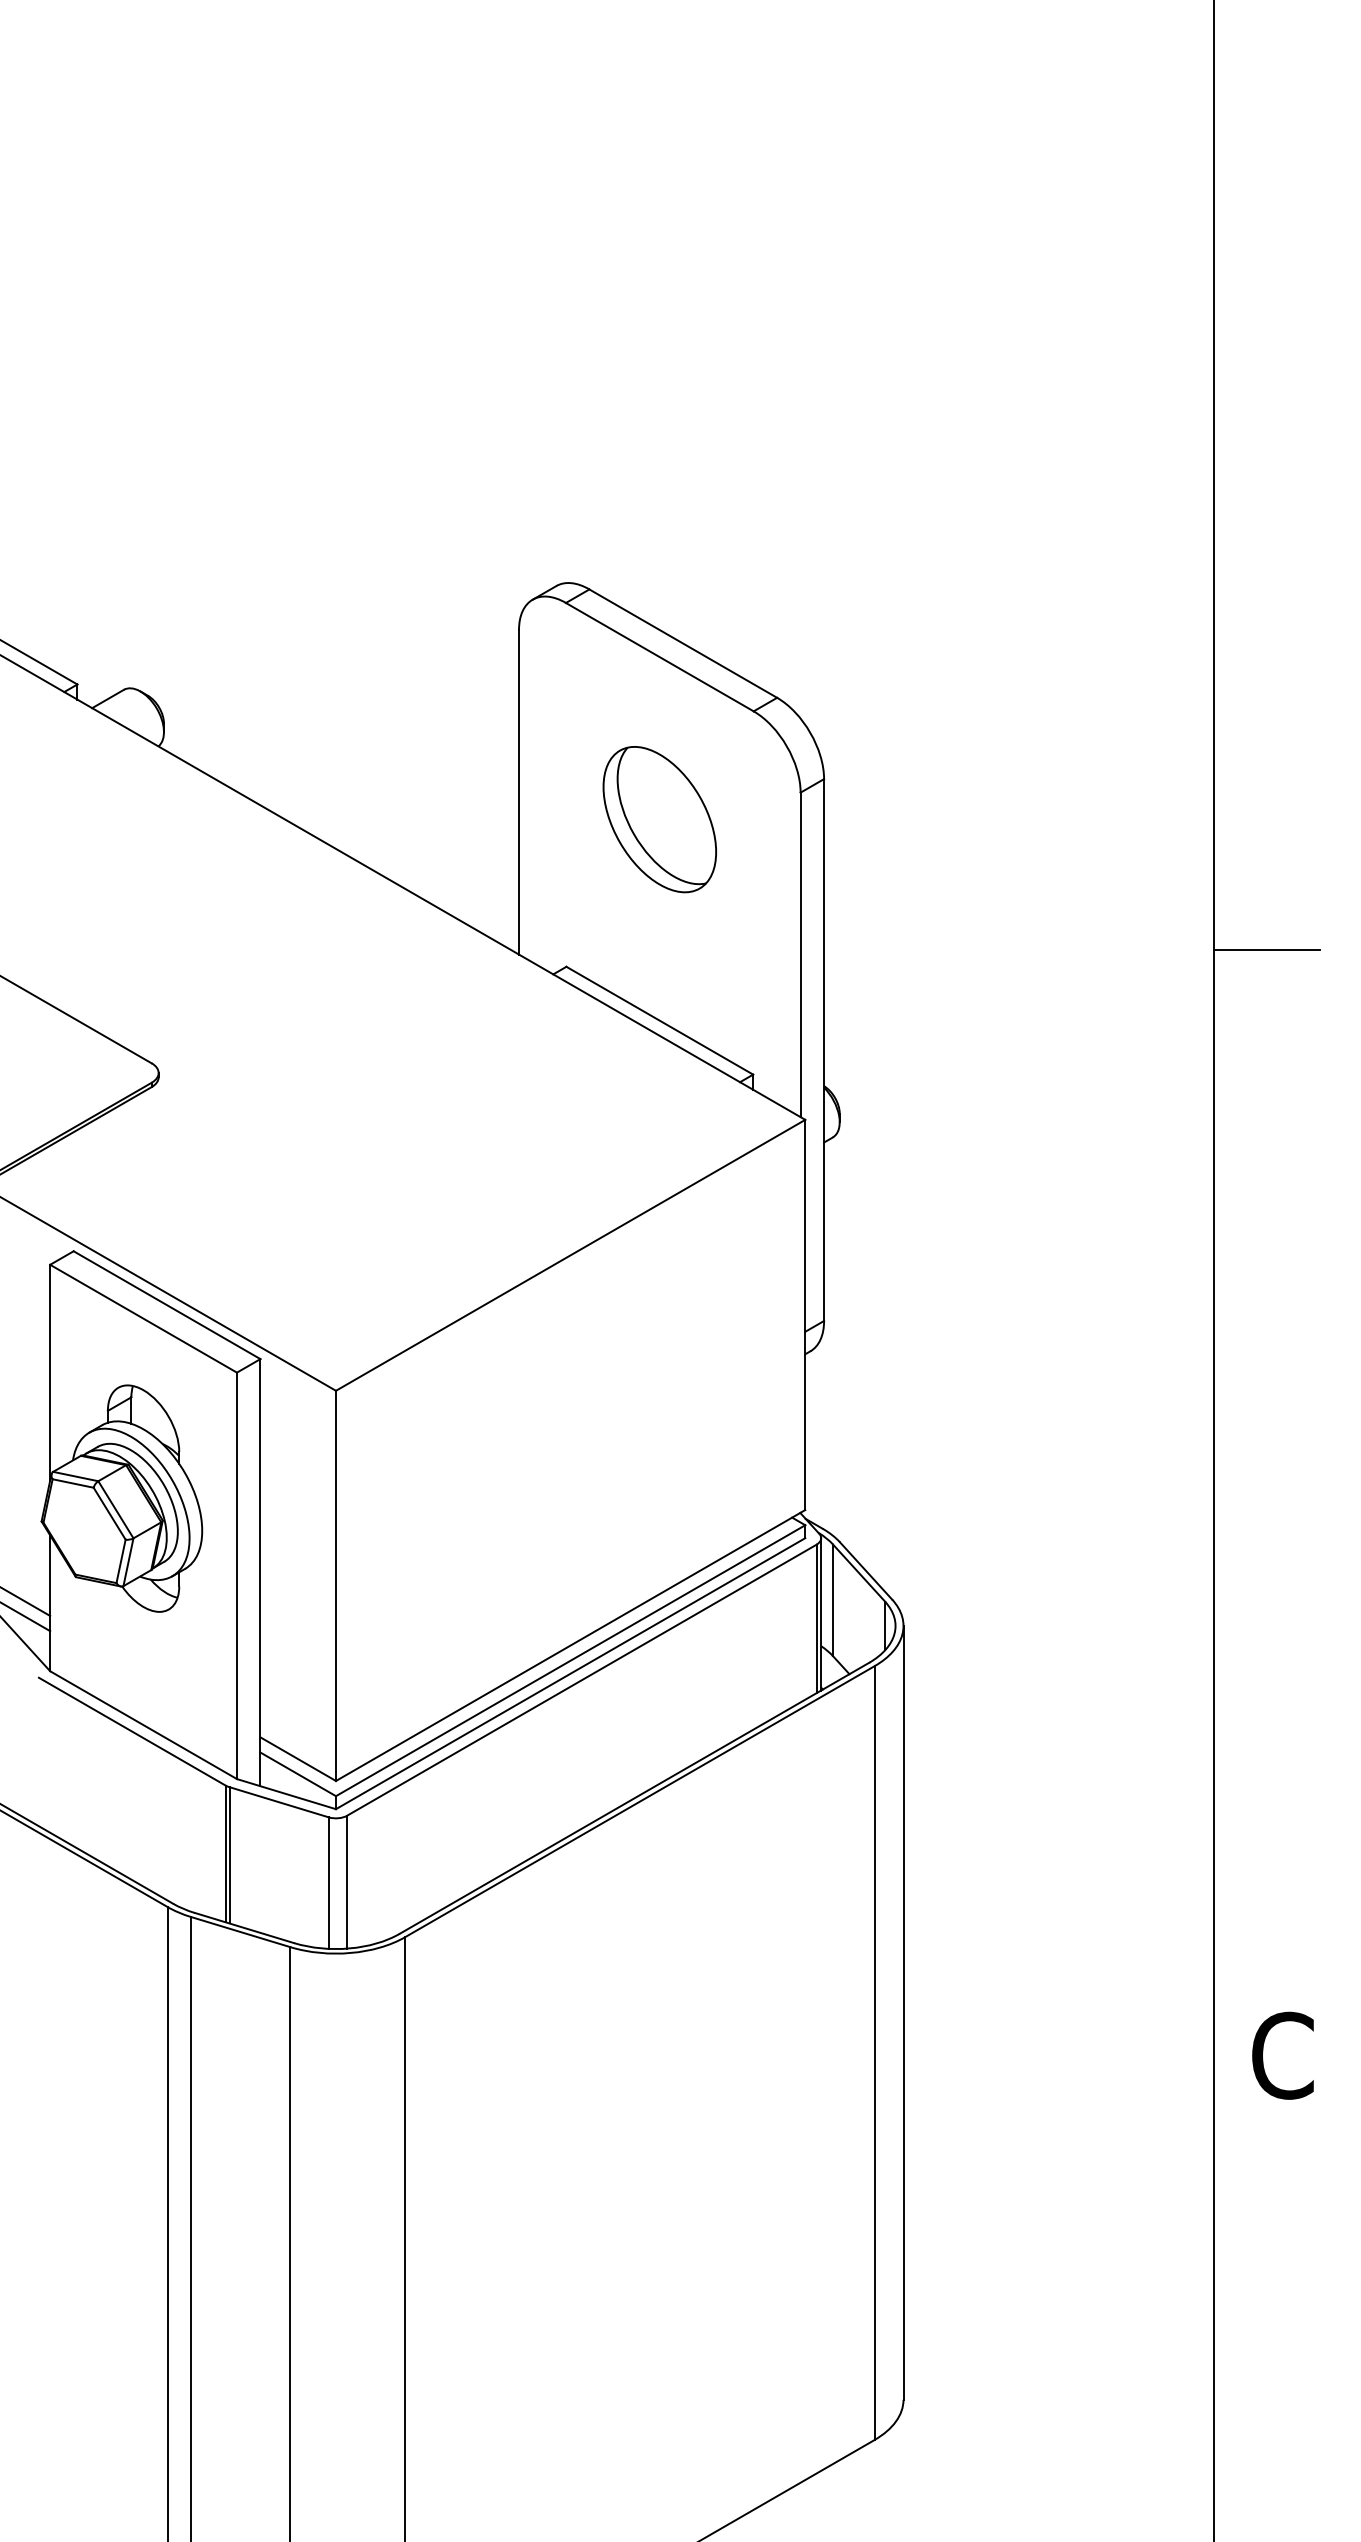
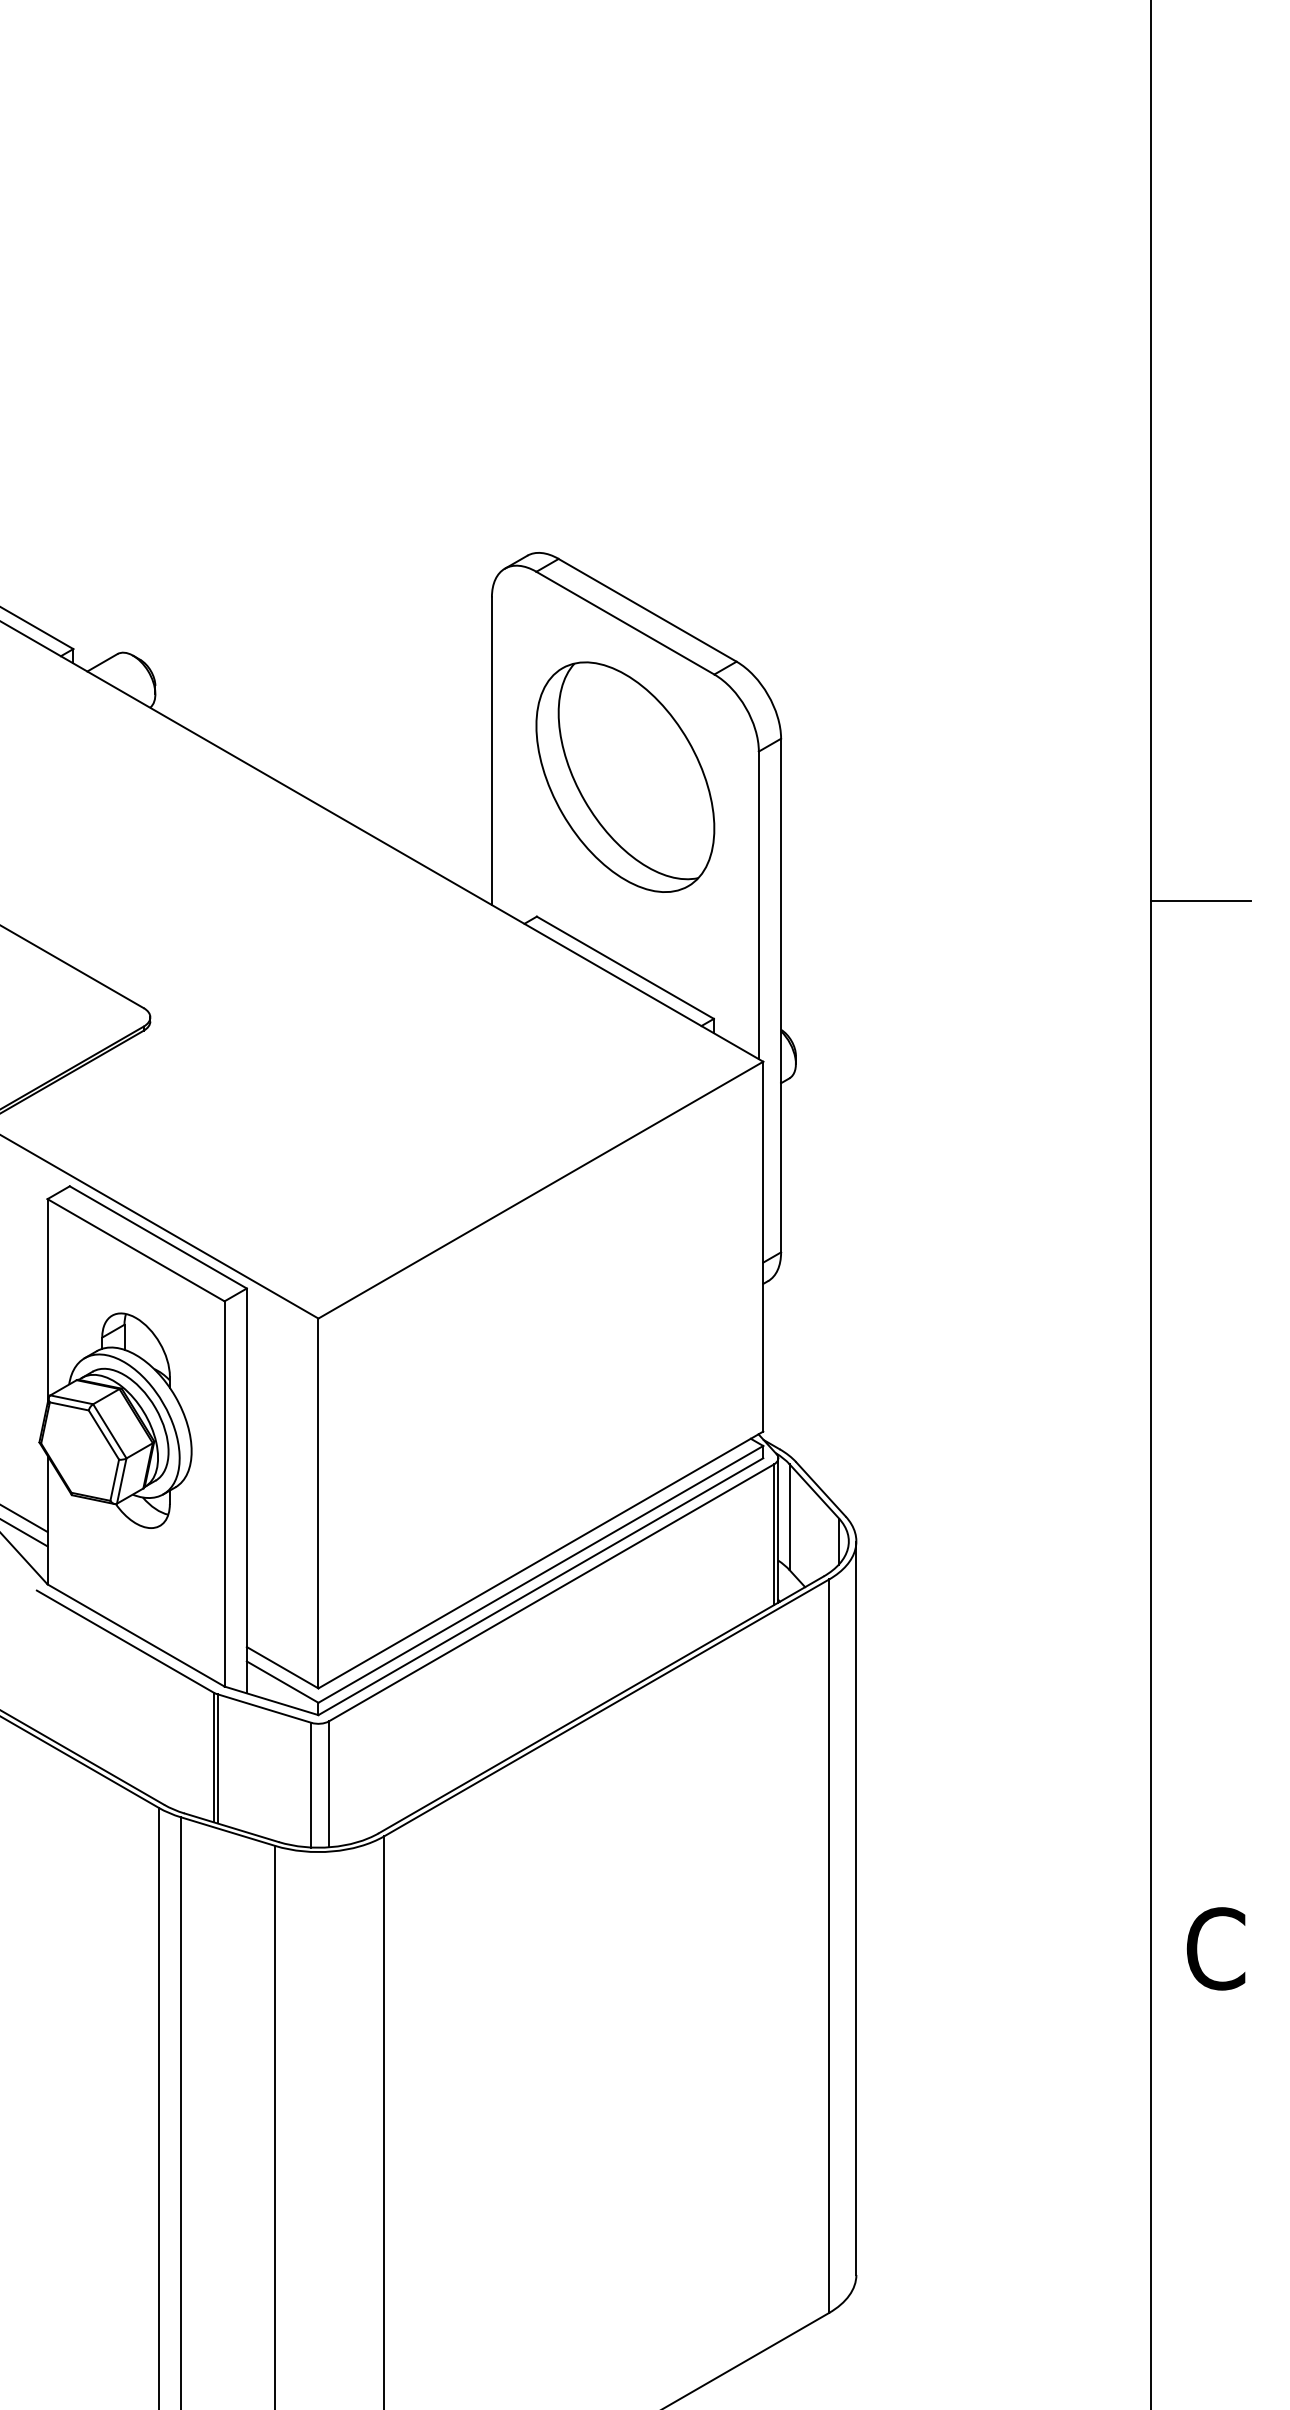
part: (659, 818) -> (625, 776), size x1.67

